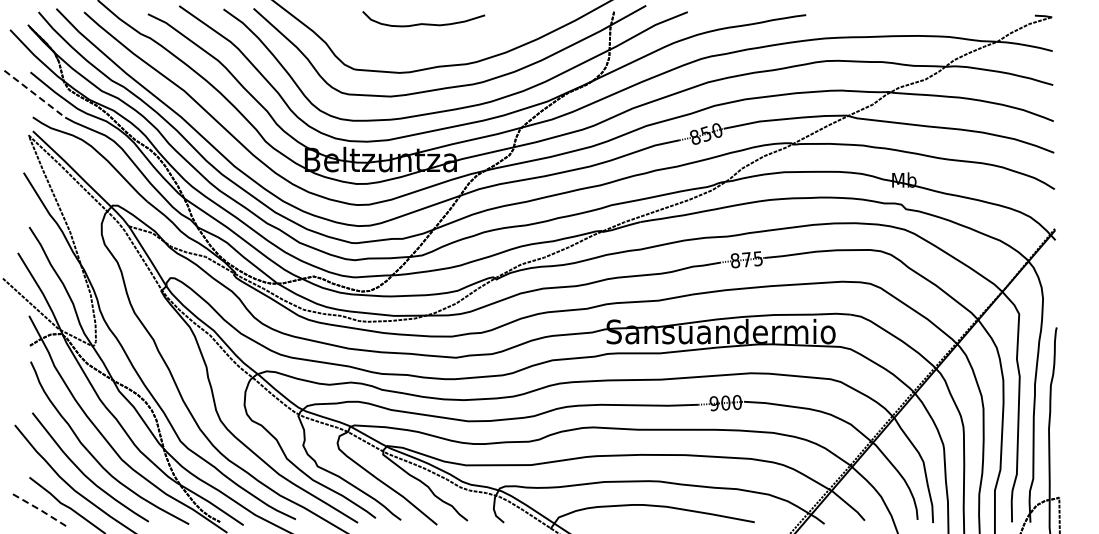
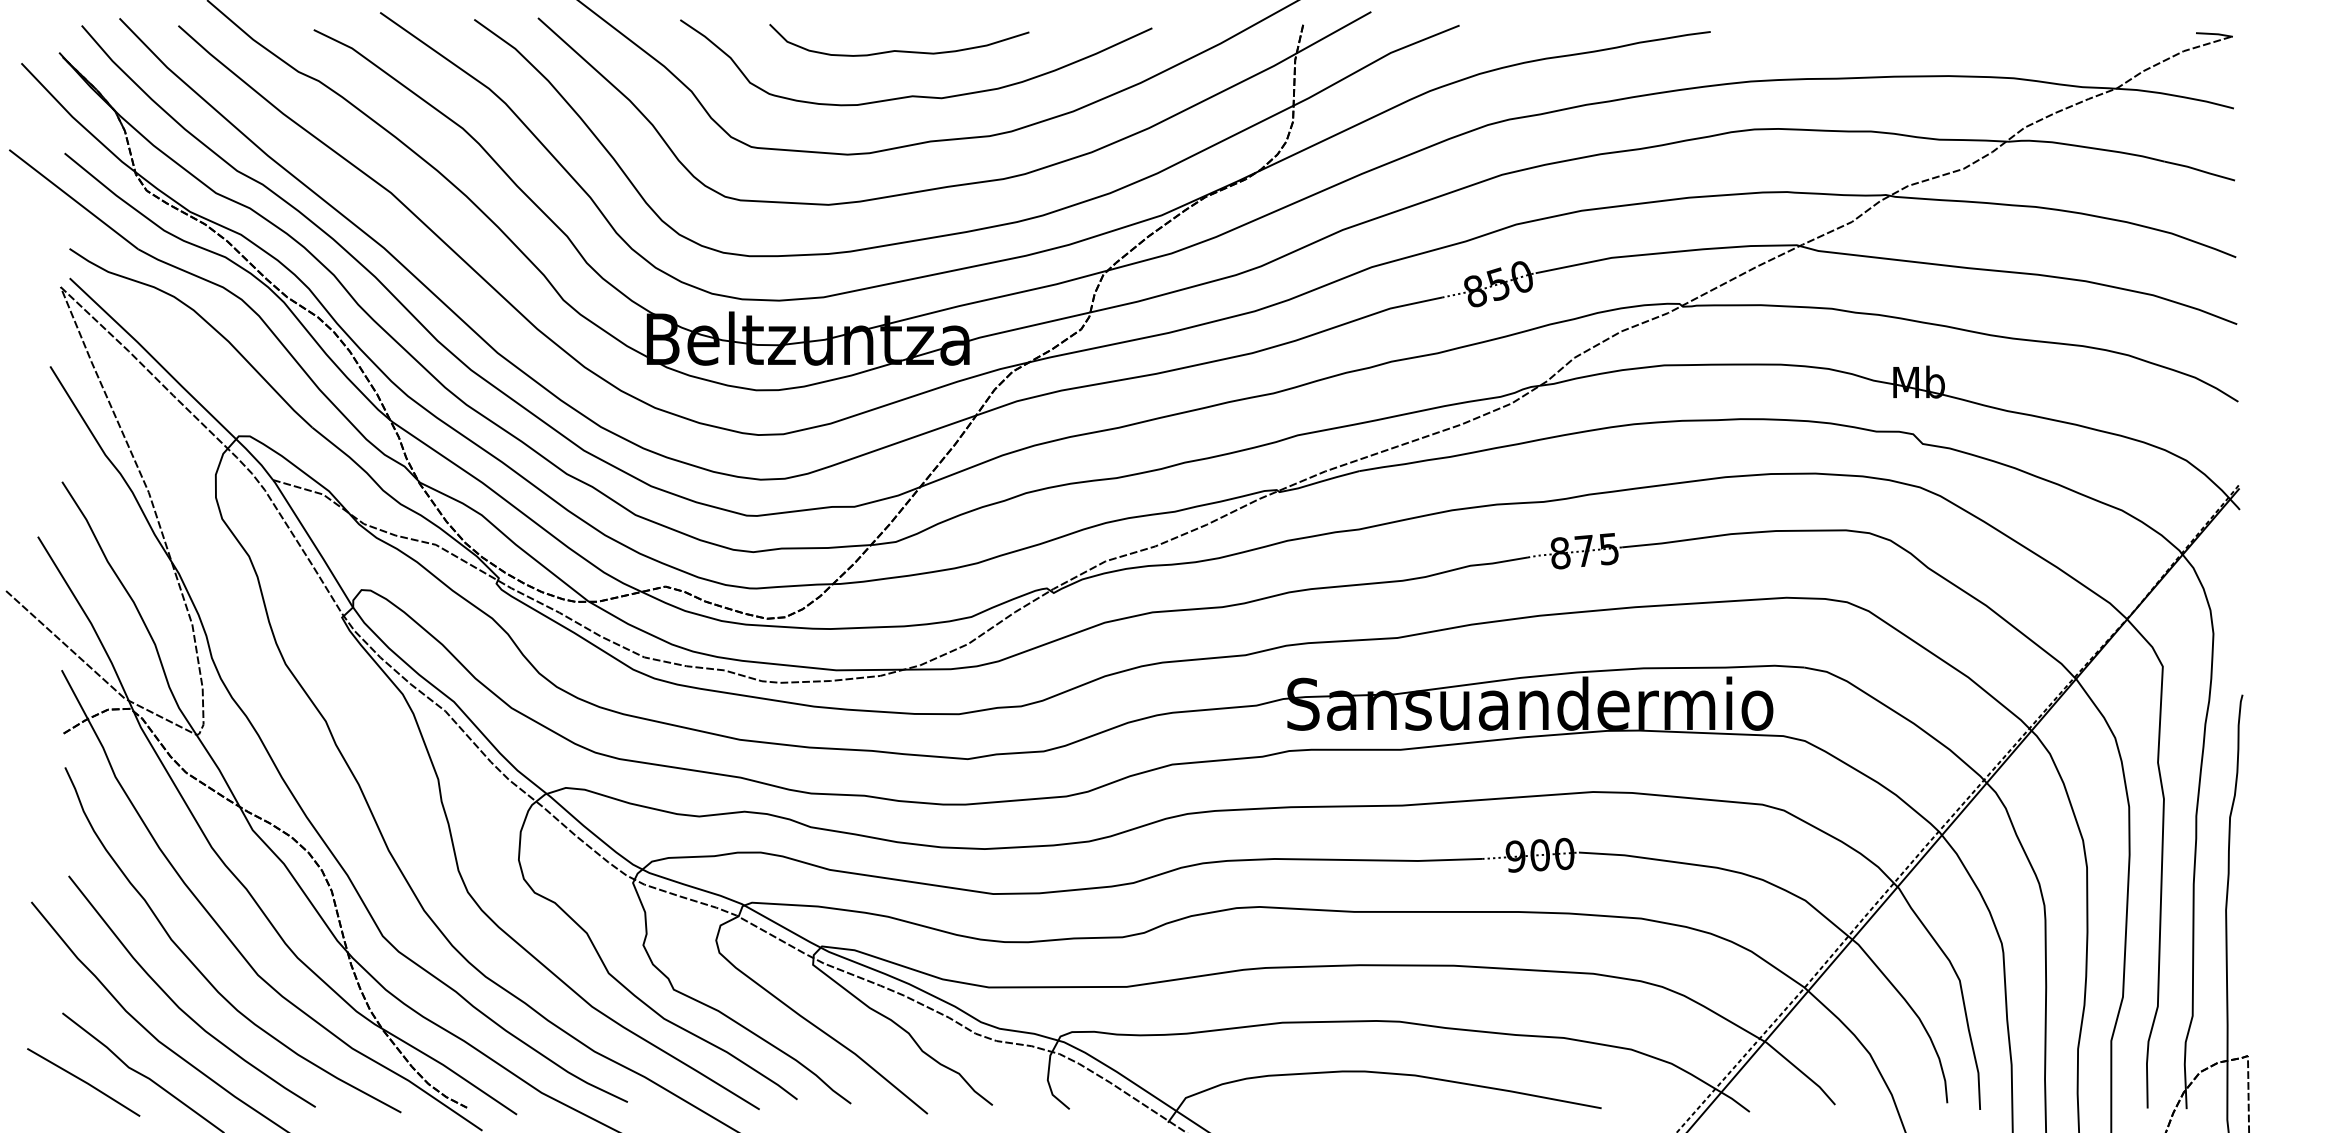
curve: (431, 44) -> (915, 94), added
line: (35, 94) -> (75, 200), dashed -> solid
line: (40, 510) -> (85, 1083), dashed -> solid

